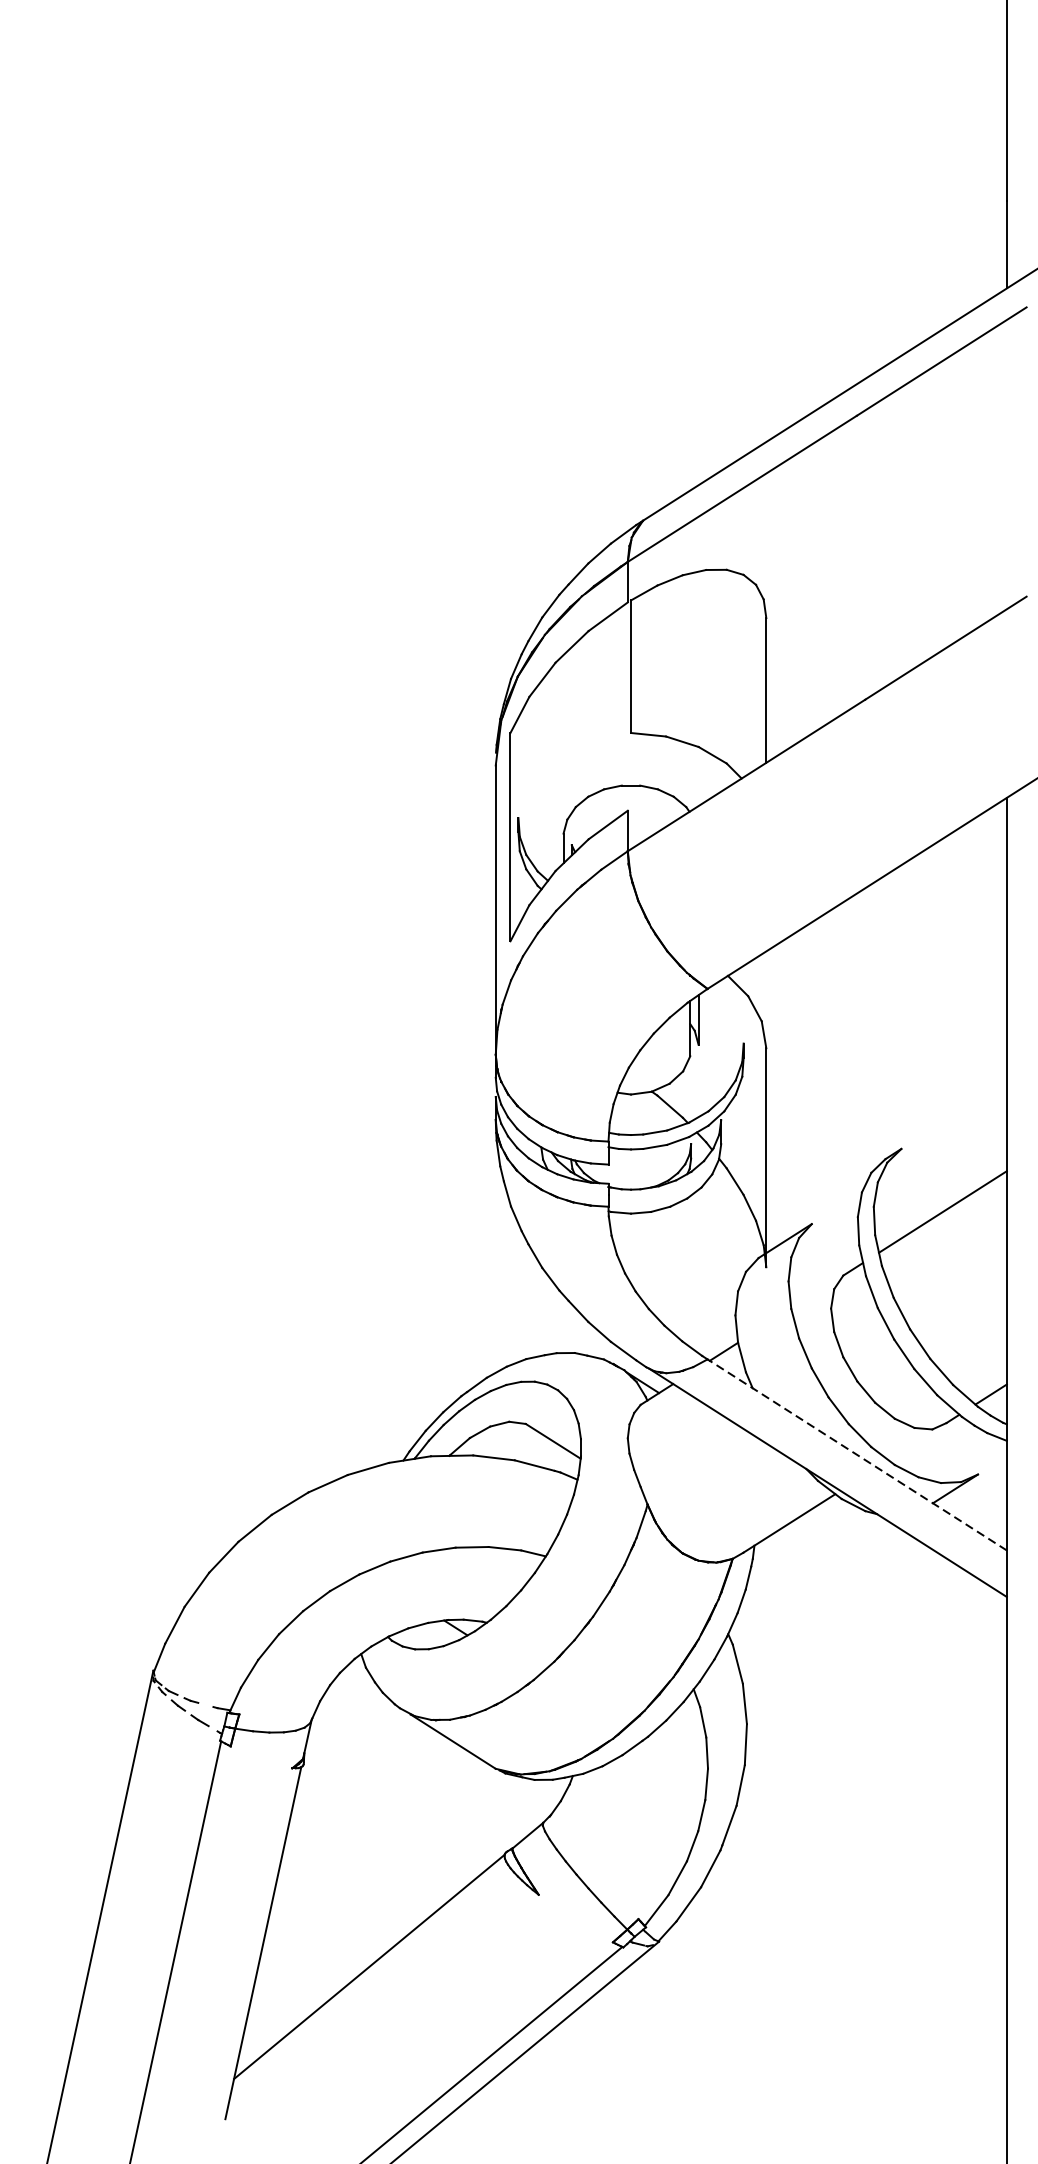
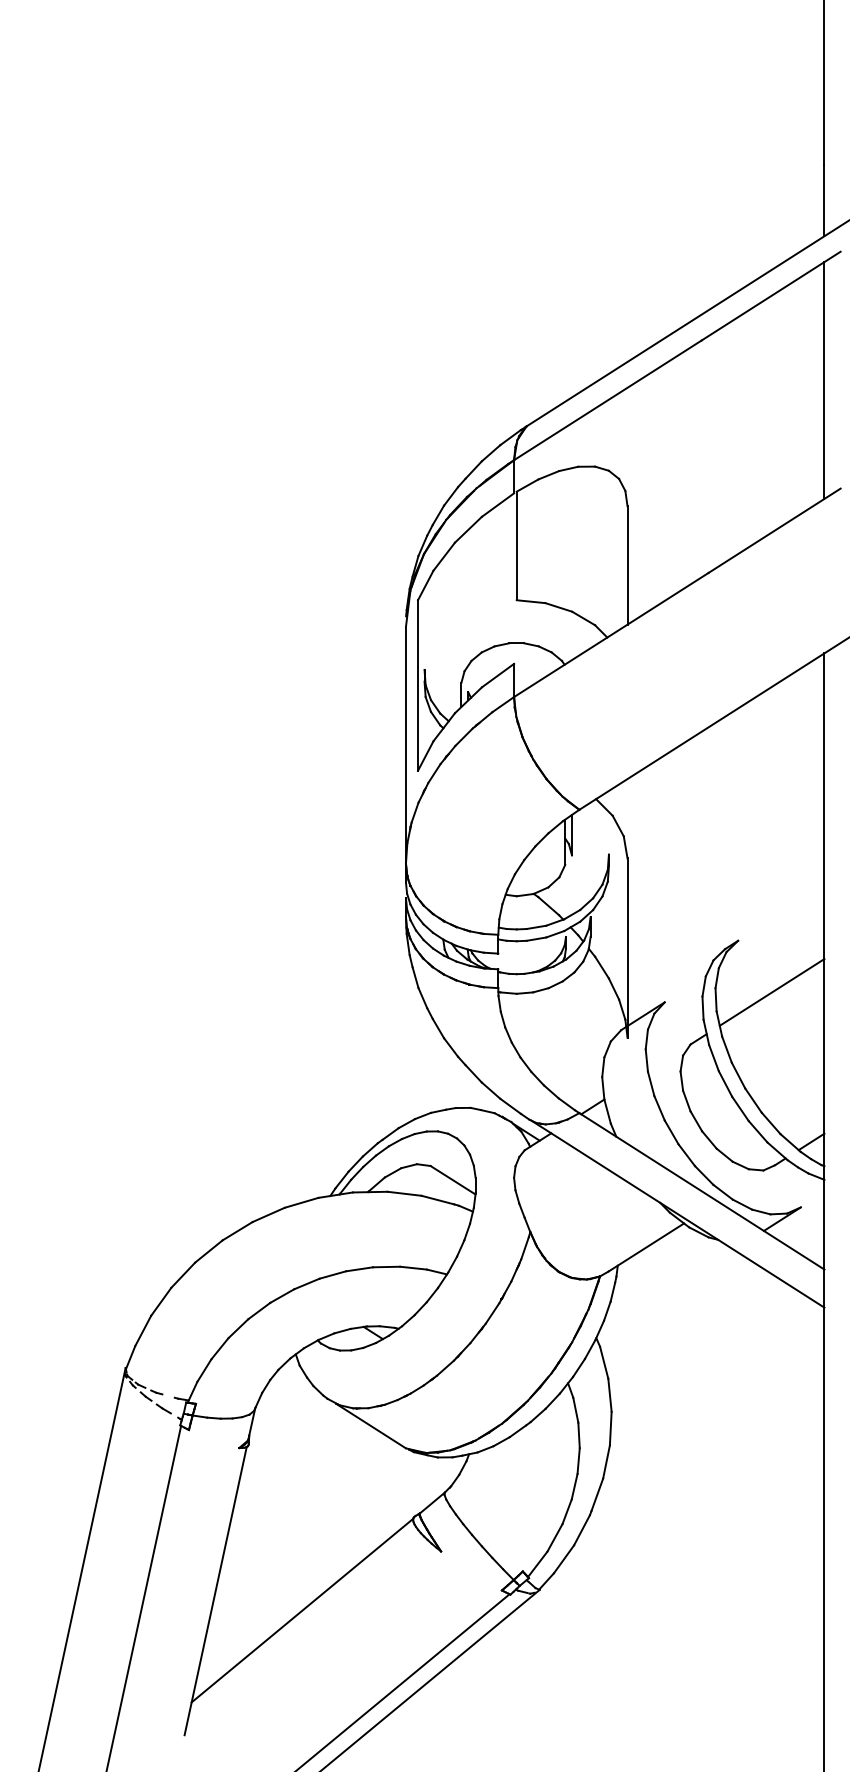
line: (1006, 464) -> (824, 380), added
line: (856, 1455) -> (701, 1191), dashed -> solid

